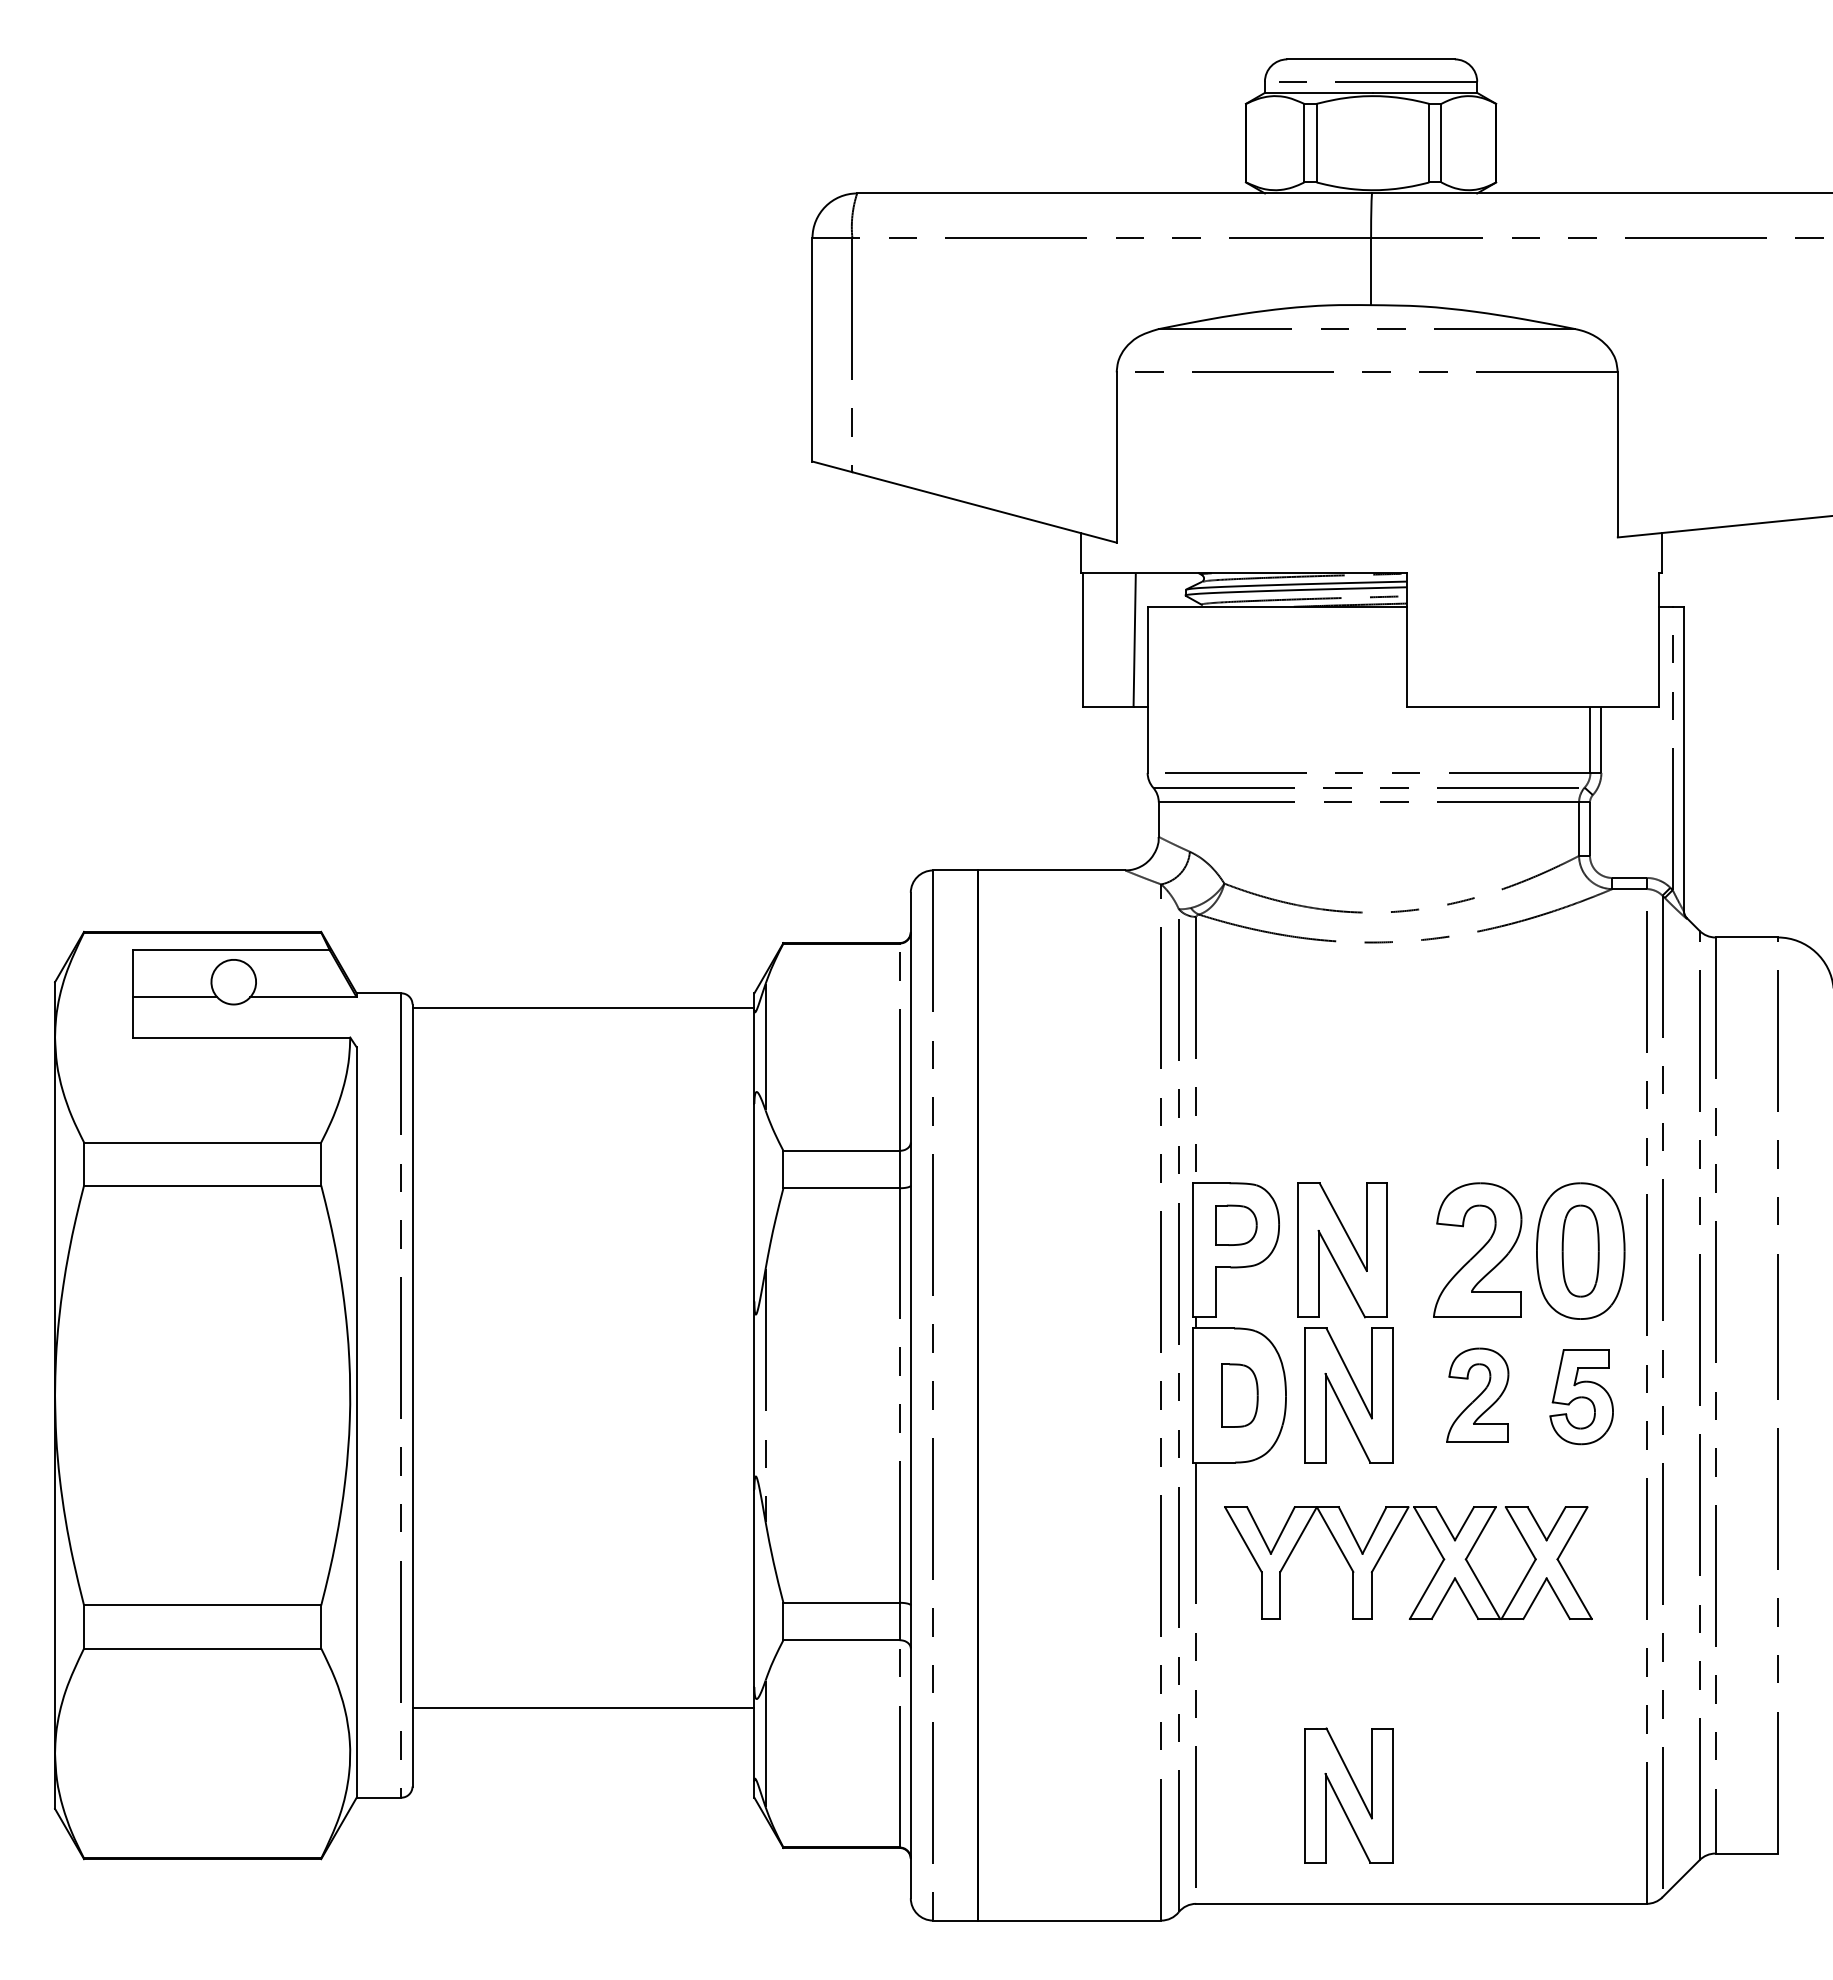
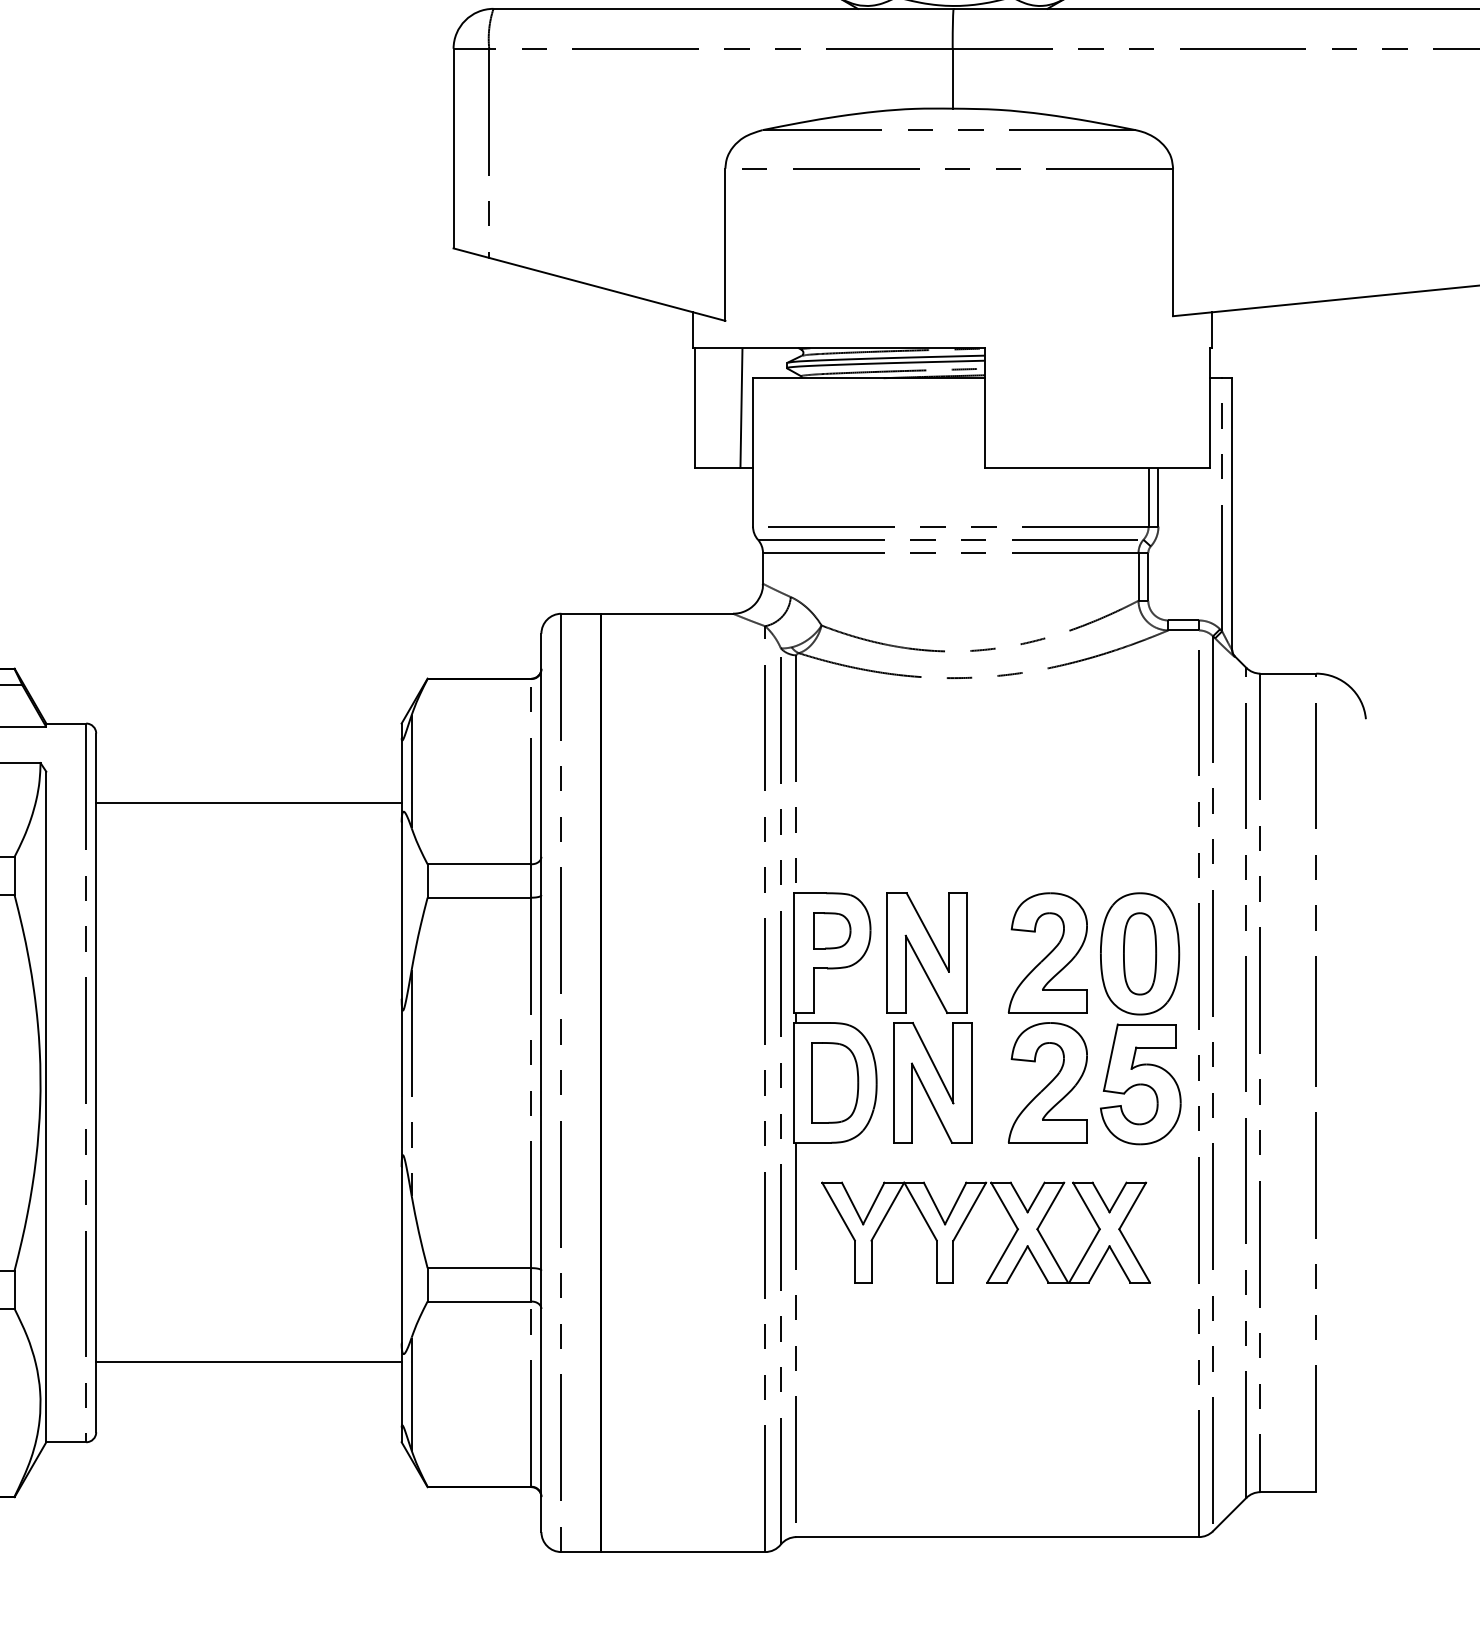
line: (583, 1007) -> (248, 803), moved
part: (1239, 1395) -> (835, 1082), size x1.43
part: (1477, 1395) -> (1047, 1082), size x1.43
part: (1581, 1397) -> (1140, 1084), size x1.43
part: (1348, 1795) -> (932, 1440), removed

